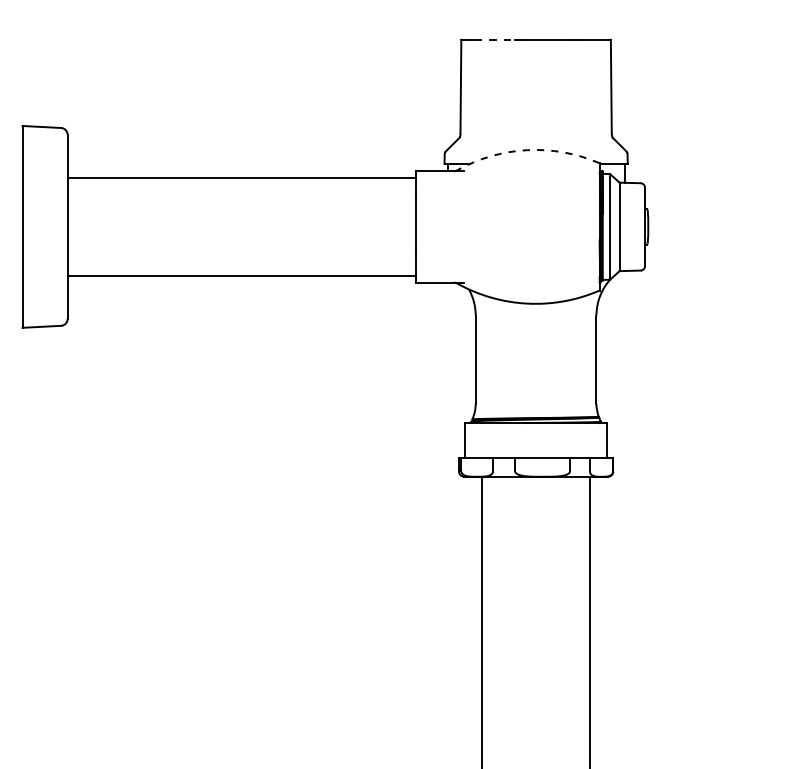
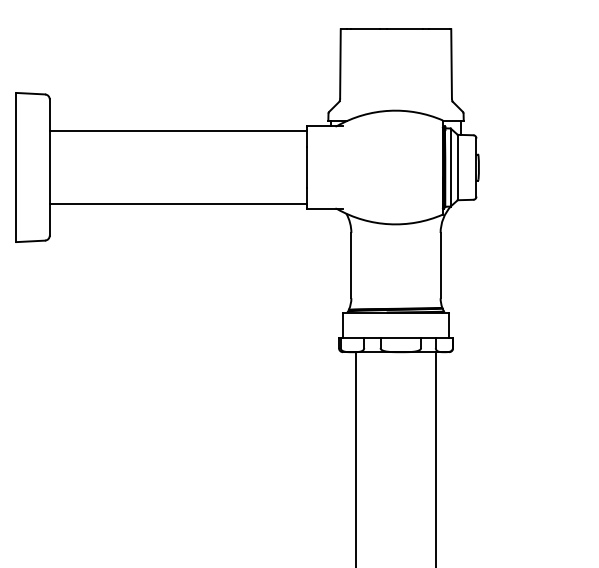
line: (494, 39) -> (365, 29), dashed -> solid
arc: (527, 150) -> (389, 111), dashed -> solid

